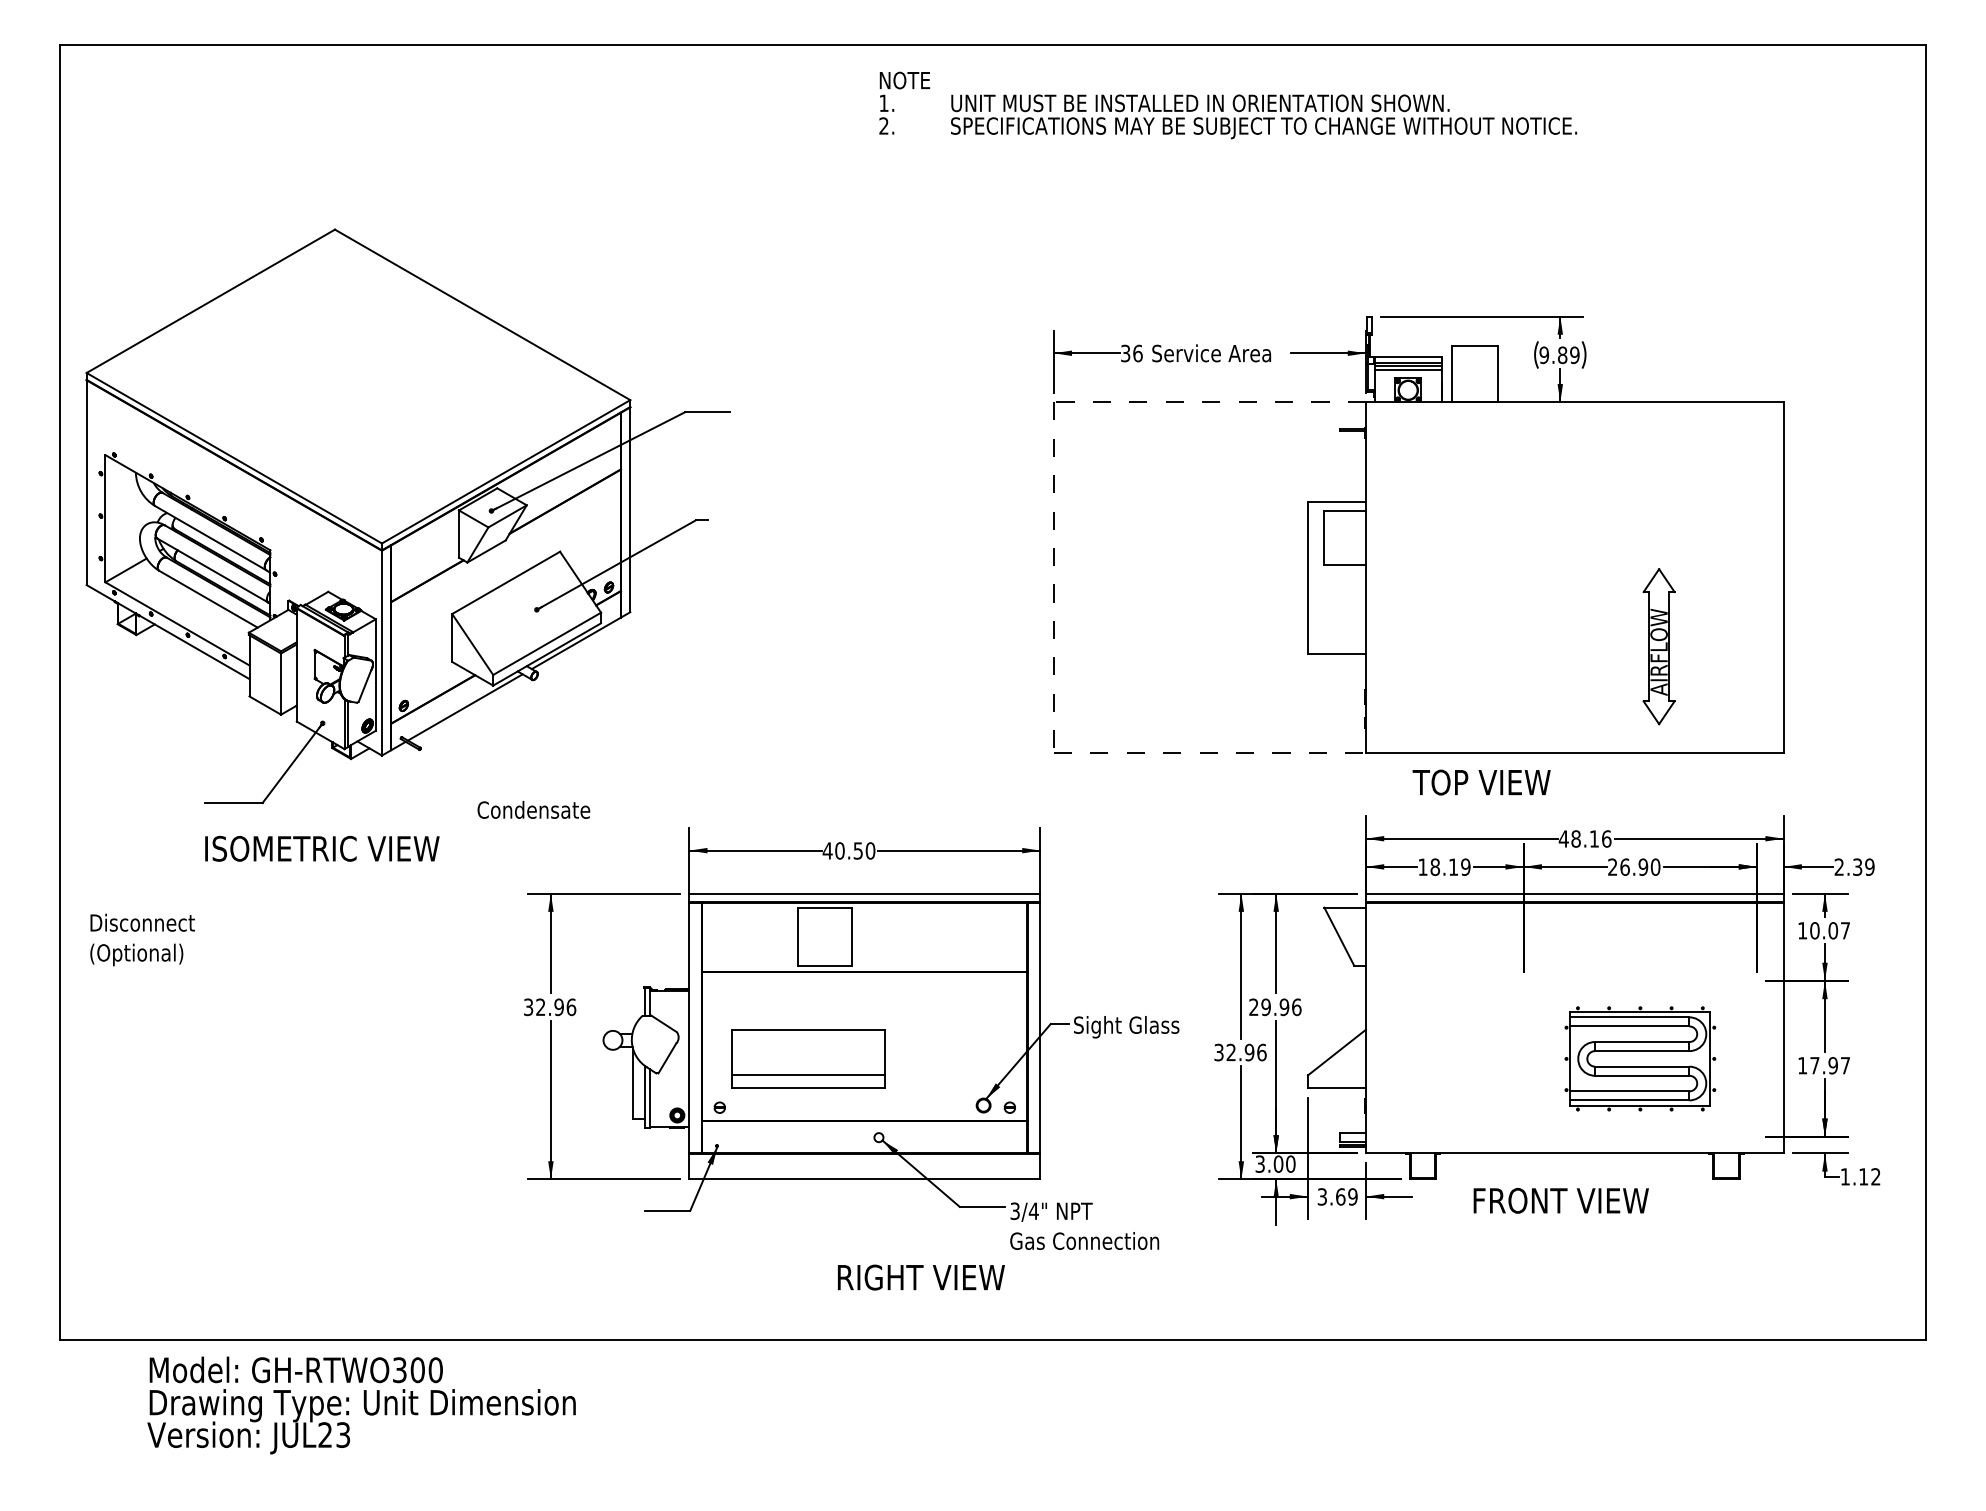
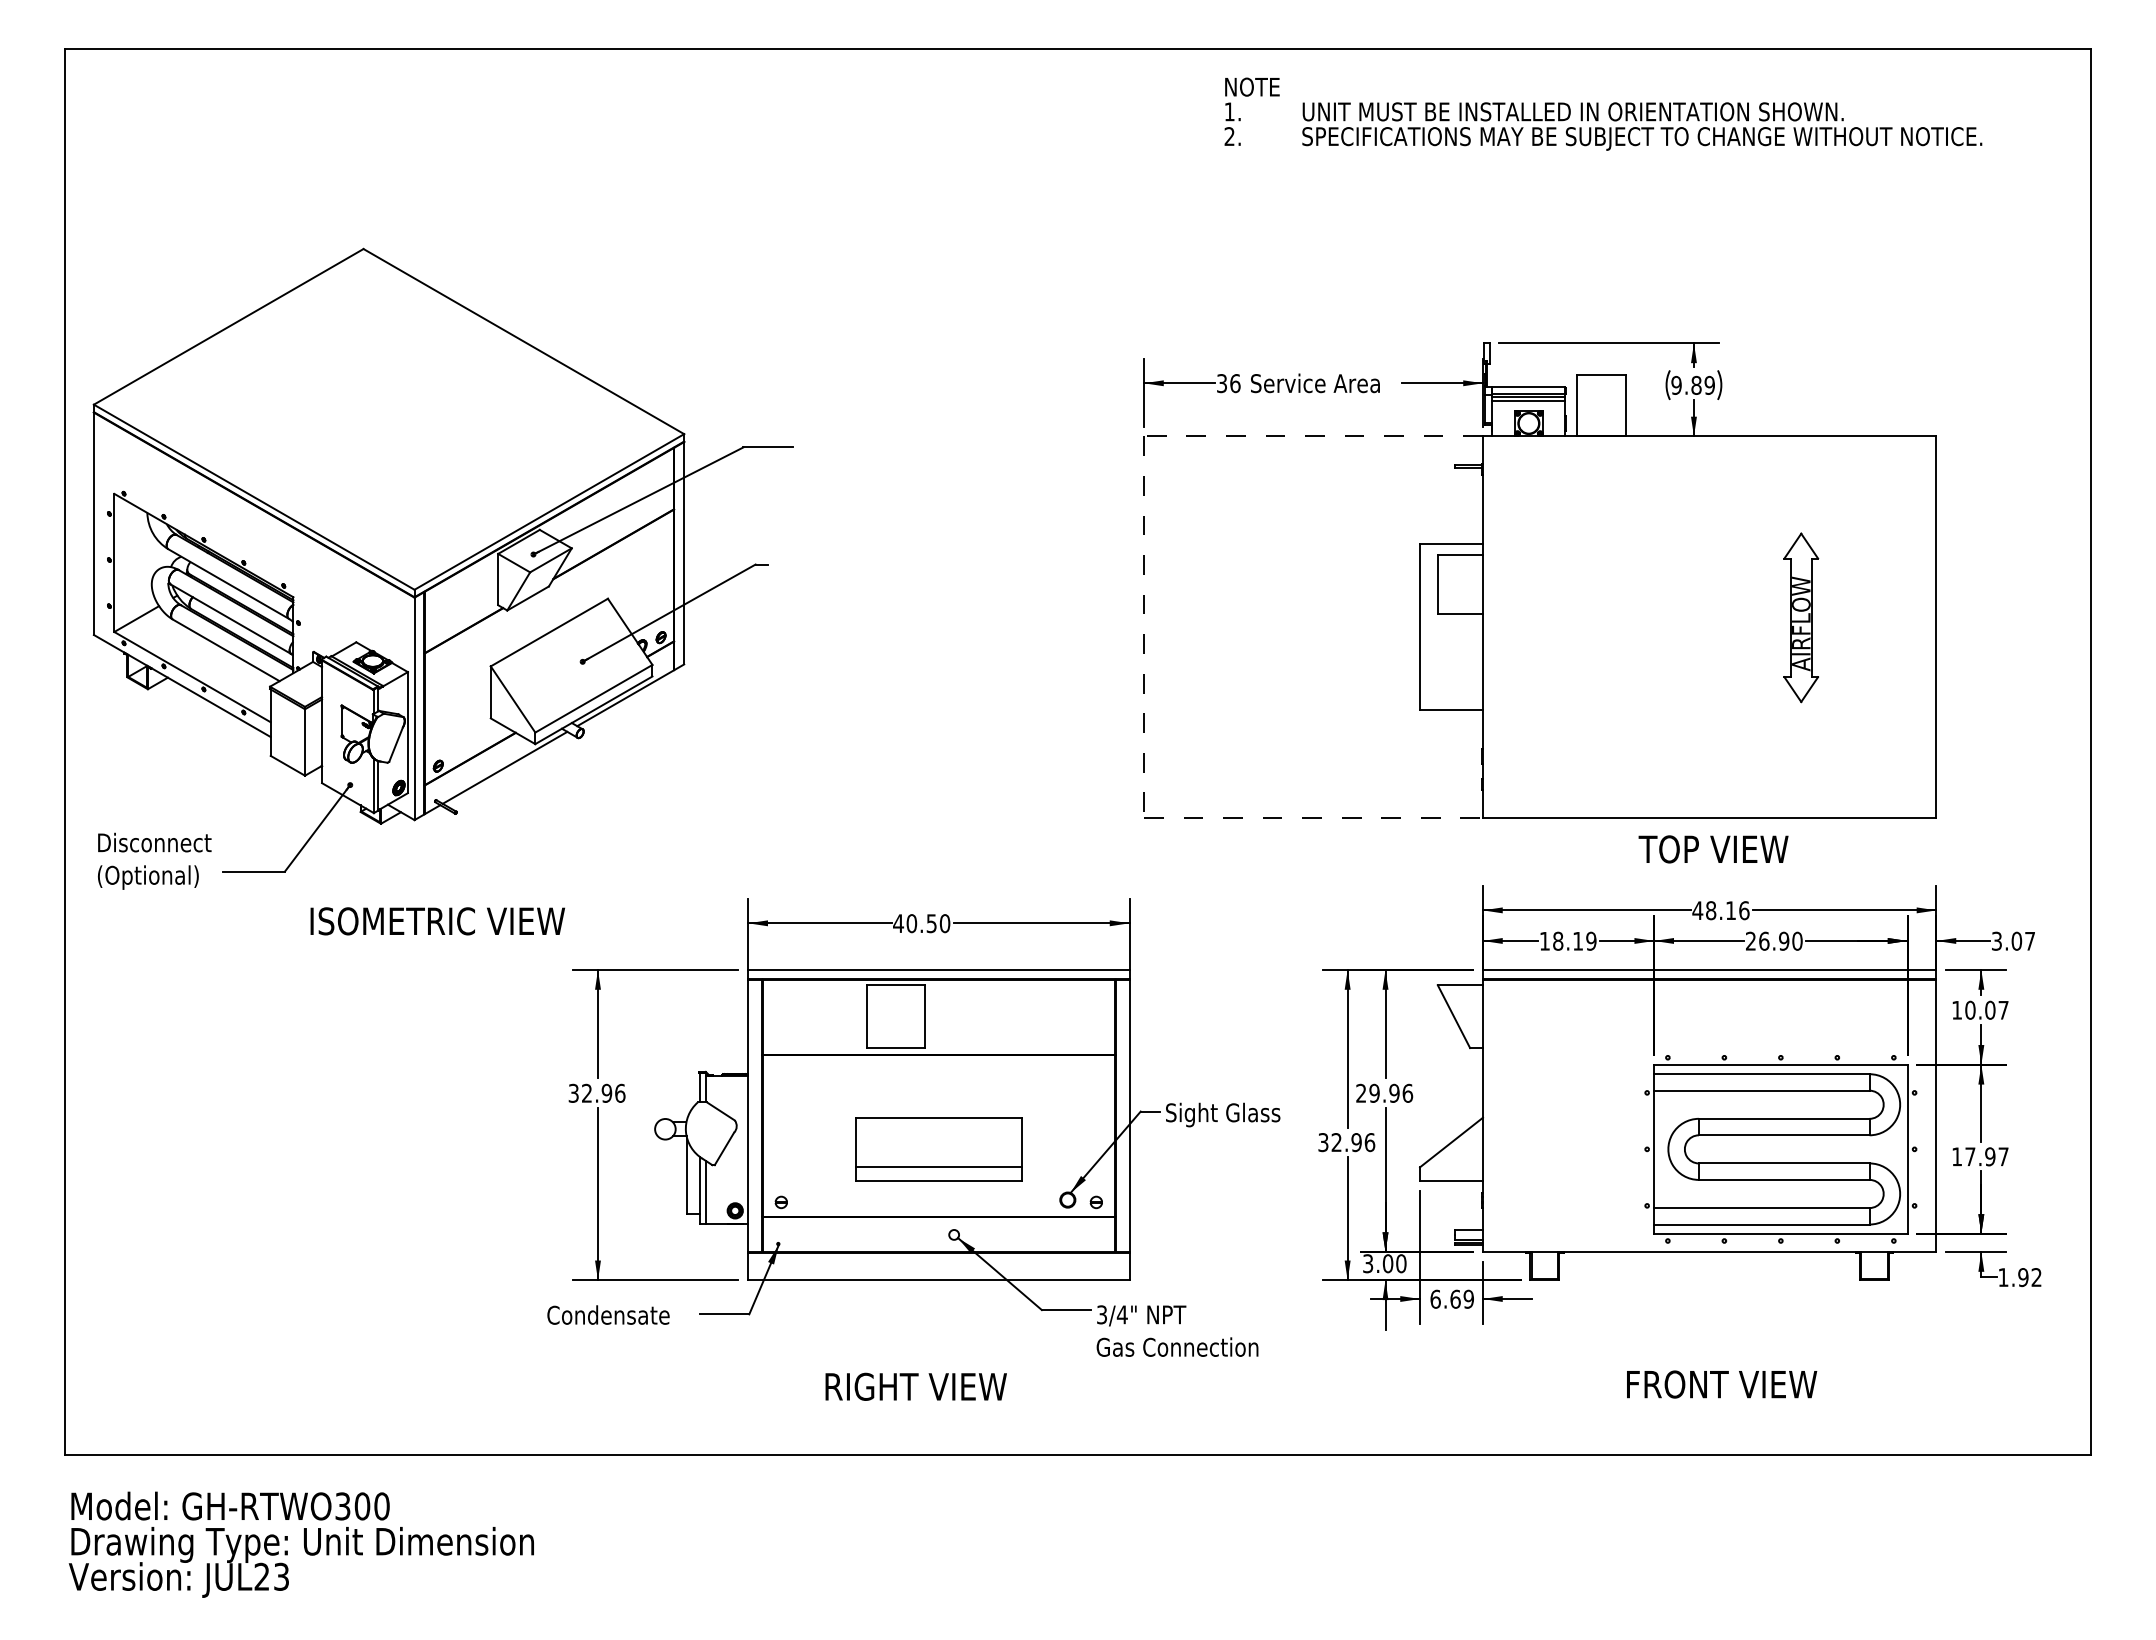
text: (1228, 104) -> (1603, 113), moved
part: (1659, 646) -> (1801, 617), moved
text: (1481, 782) -> (1713, 849), moved
text: (533, 809) -> (608, 1314), moved
text: (322, 848) -> (437, 921), moved
text: (1854, 866) -> (2013, 940), 2.39 -> 3.07
text: (142, 939) -> (154, 860), moved
part: (808, 1058) -> (938, 1149), moved
part: (1640, 1058) -> (1780, 1149), size x1.67
text: (1863, 1176) -> (2023, 1277), 1.12 -> 1.92
text: (1322, 1196) -> (1435, 1298), 3.69 -> 6.69
text: (1561, 1200) -> (1722, 1384), moved
text: (920, 1277) -> (915, 1386), moved
text: (360, 1405) -> (300, 1544), moved

